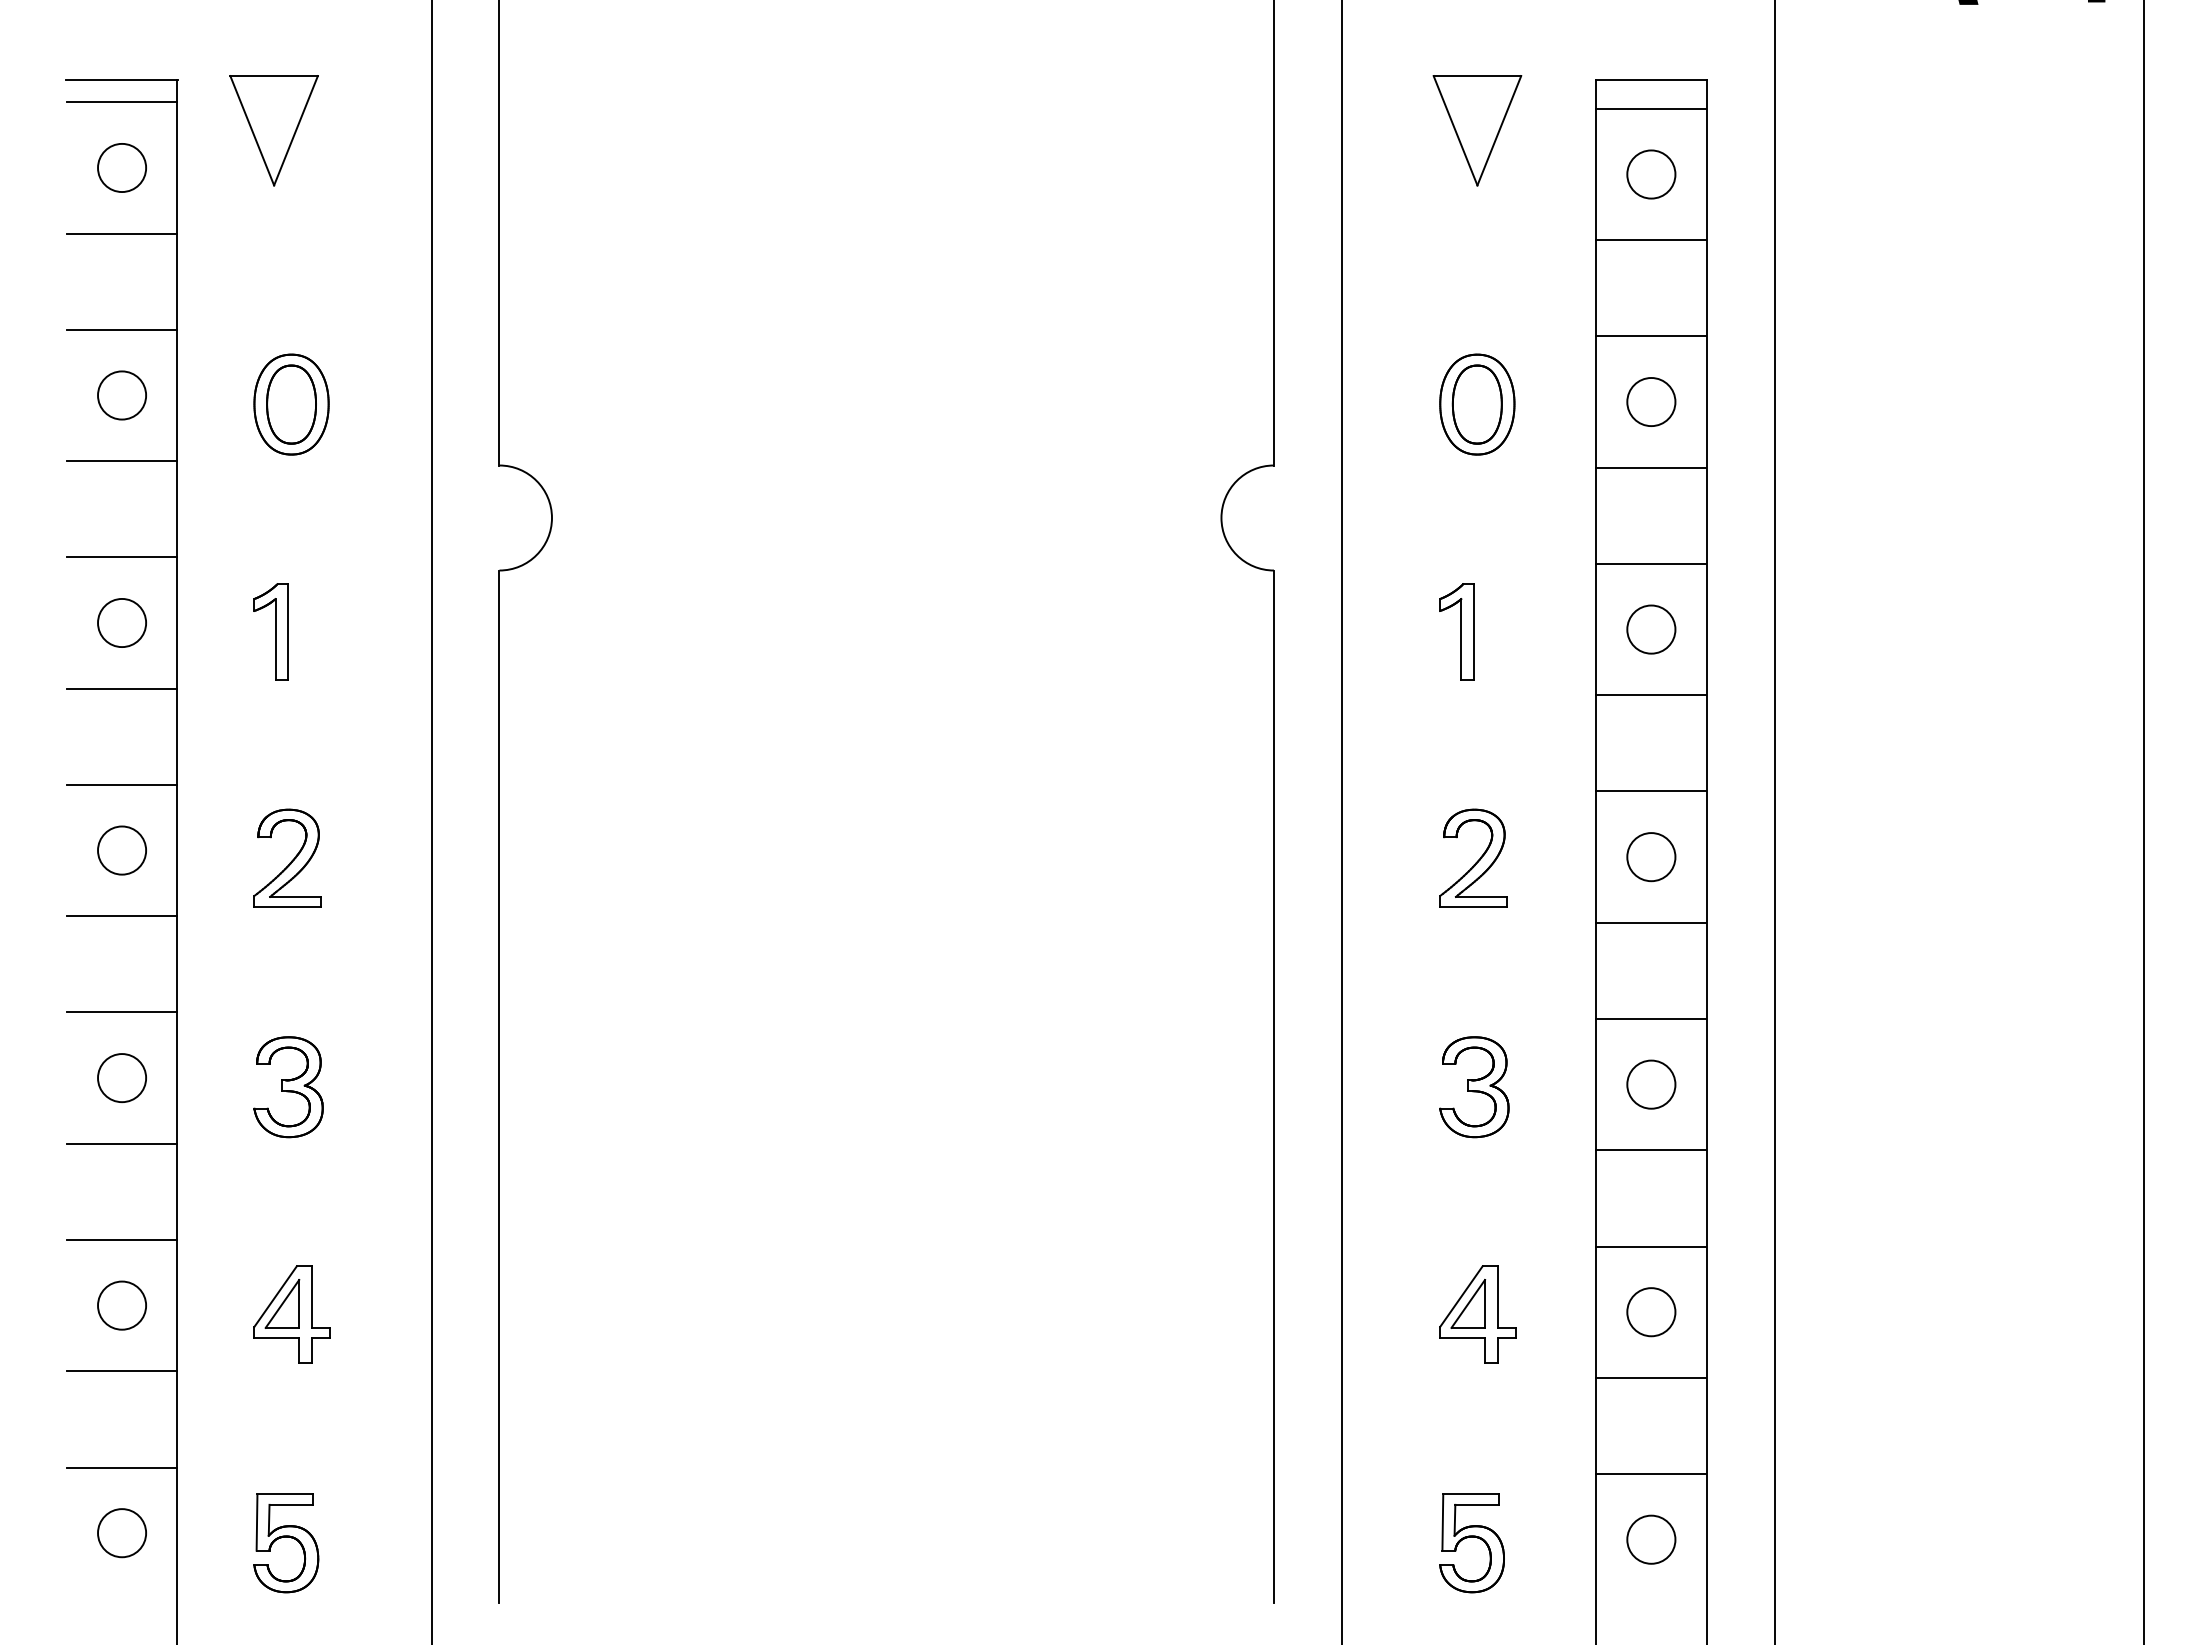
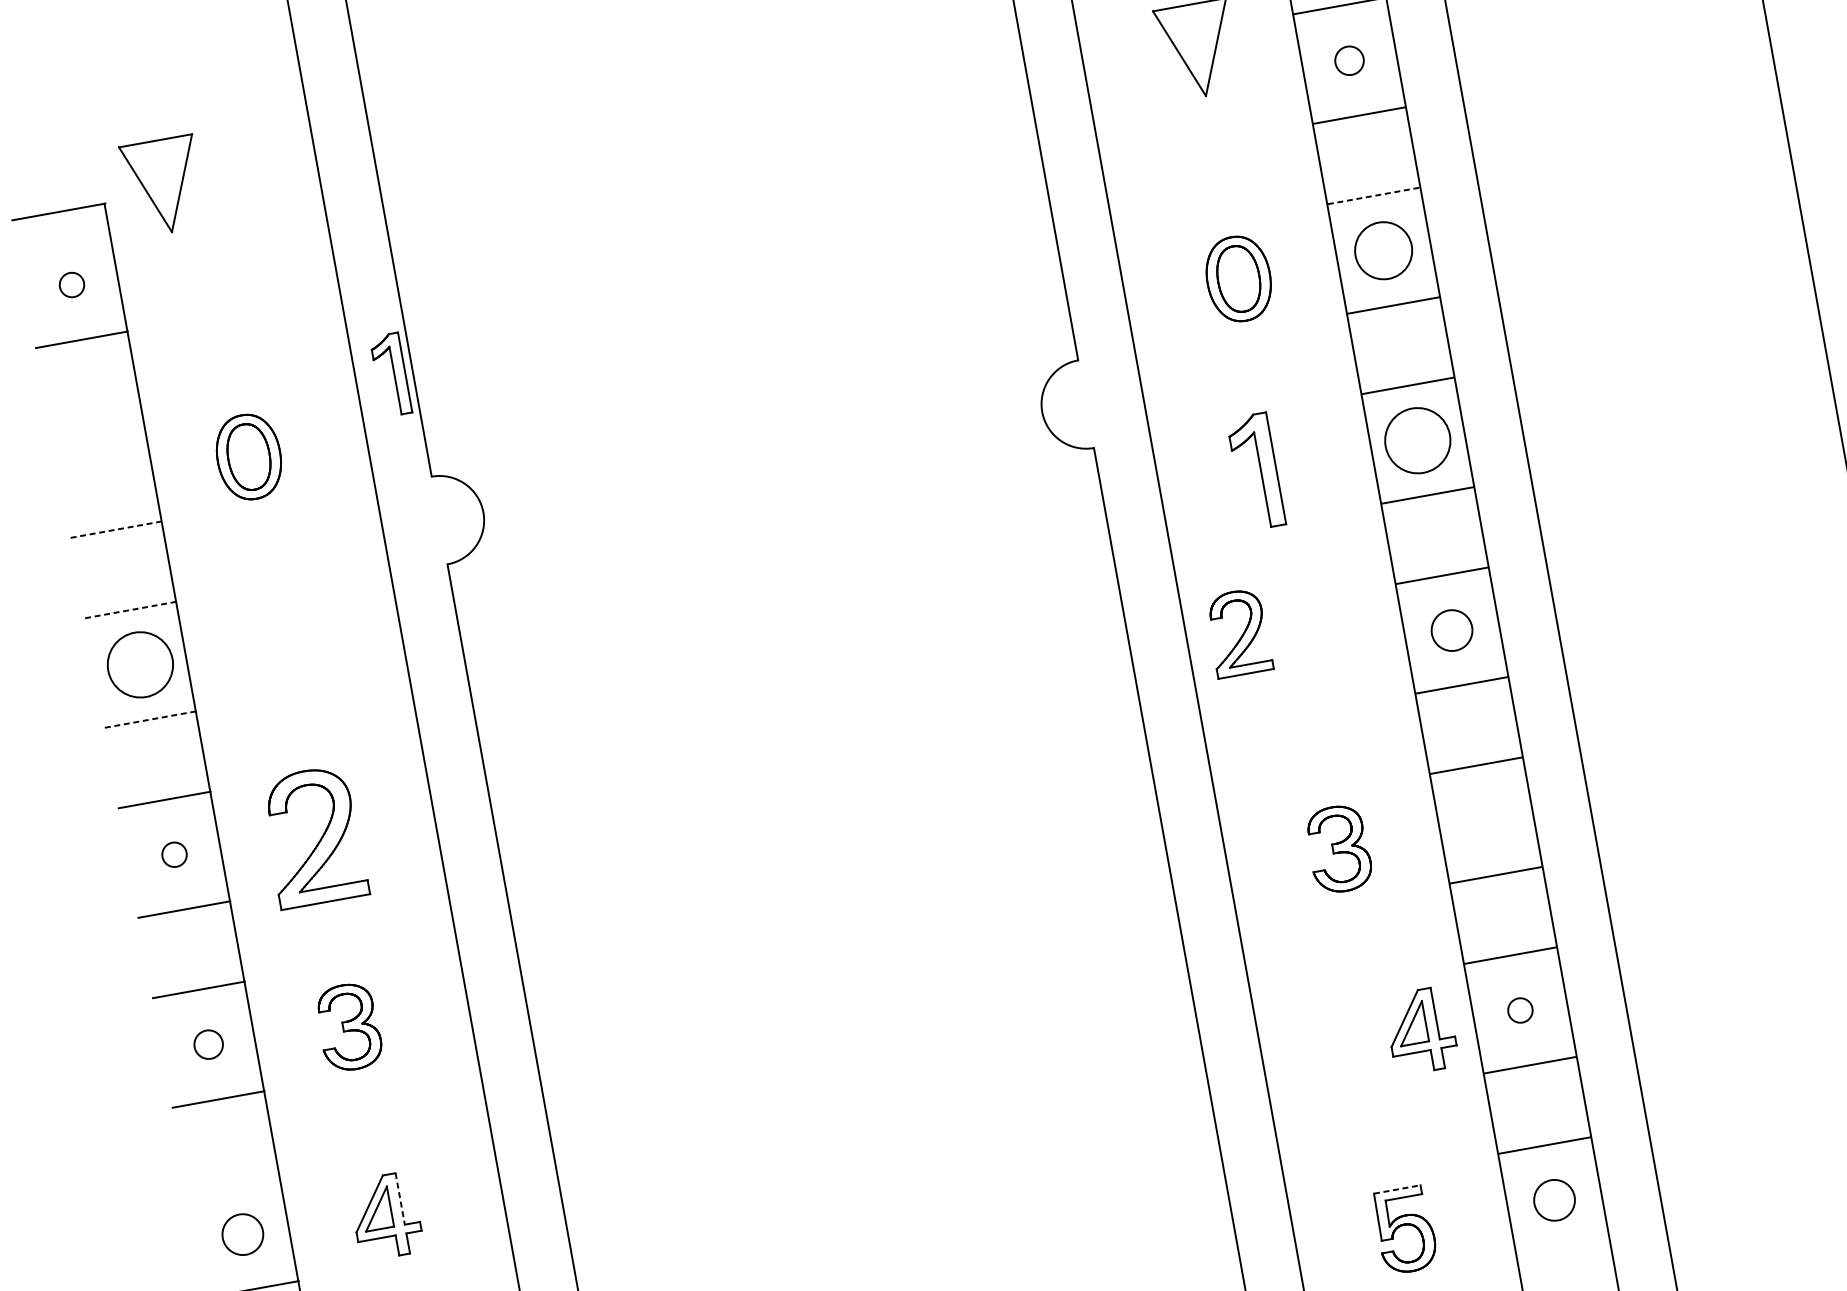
line: (122, 102) -> (62, 230), removed
part: (273, 130) -> (163, 186), moved
circle: (121, 167) -> (71, 284), size x0.6
circle: (1651, 174) -> (1349, 60), size x0.7
line: (122, 329) -> (96, 419), removed
line: (1651, 336) -> (1373, 195), solid -> dashed
circle: (121, 395) -> (105, 475), removed
circle: (1651, 401) -> (1383, 250), size x1.4
line: (121, 461) -> (115, 530), solid -> dashed
line: (121, 557) -> (130, 610), solid -> dashed
circle: (121, 622) -> (139, 664), size x1.6
circle: (1651, 629) -> (1417, 440), size x1.6
part: (270, 631) -> (390, 374), moved
part: (1456, 631) -> (1255, 471), size x1.4
line: (121, 688) -> (149, 719), solid -> dashed
circle: (122, 850) -> (174, 854), size x0.6
part: (287, 857) -> (313, 835), size x1.6
part: (1473, 857) -> (1238, 632), moved
circle: (121, 1077) -> (208, 1044), size x0.7
circle: (1651, 1084) -> (1486, 820), removed
line: (122, 1240) -> (233, 1180), removed
line: (312, 1297) -> (400, 1199), solid -> dashed
circle: (1651, 1312) -> (1520, 1010), size x0.6
part: (1477, 1314) -> (1420, 1031), moved
line: (1471, 1494) -> (1397, 1189), solid -> dashed

